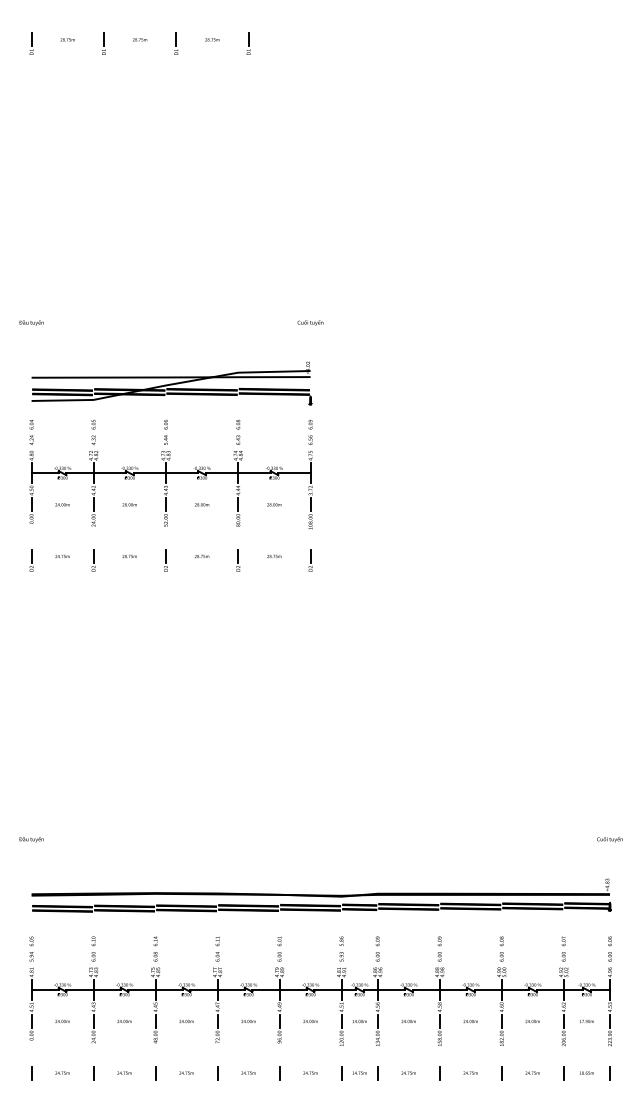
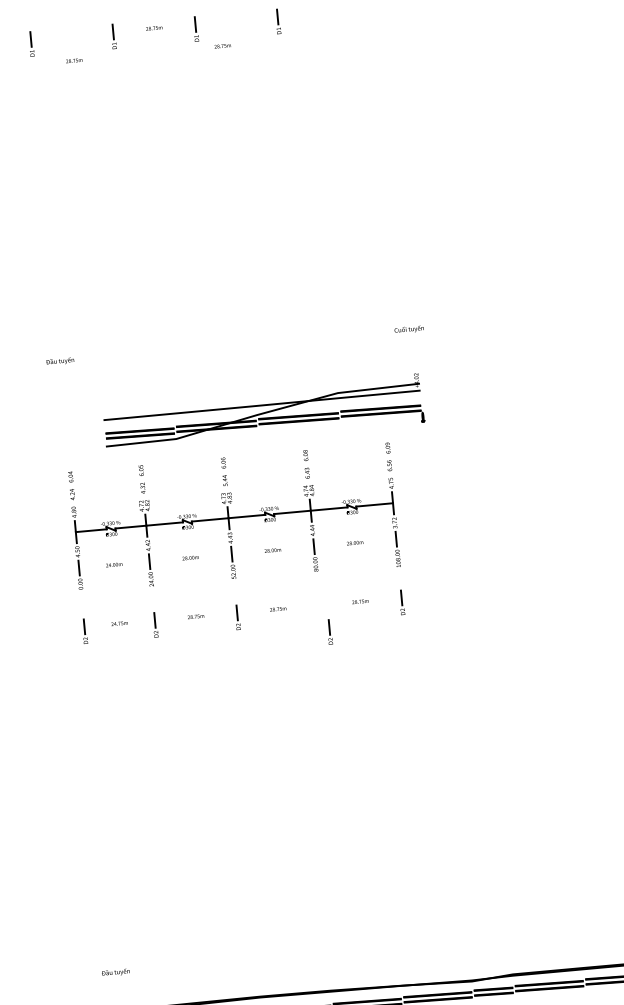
text: (67, 39) -> (74, 60), moved
text: (212, 39) -> (222, 45), moved
text: (310, 322) -> (409, 329), moved
part: (171, 383) -> (263, 412), moved
part: (238, 560) -> (330, 631), moved
text: (31, 839) -> (115, 972), moved

